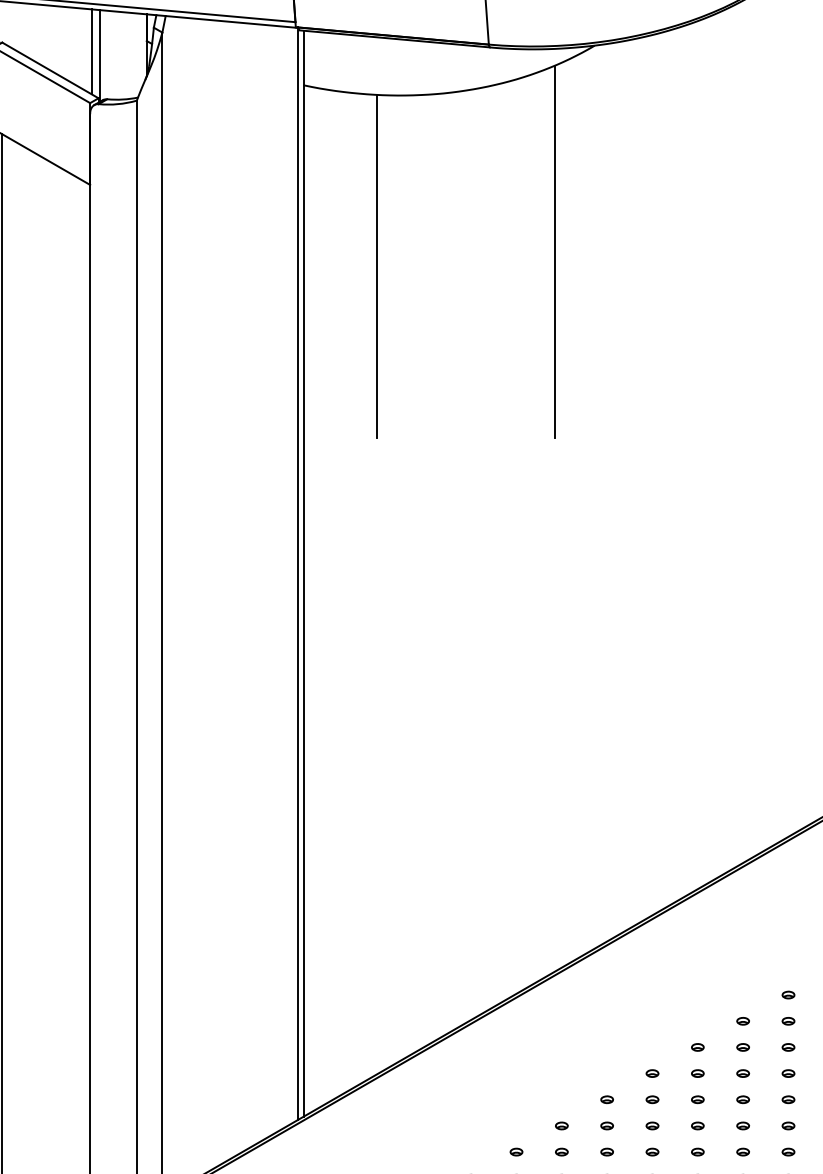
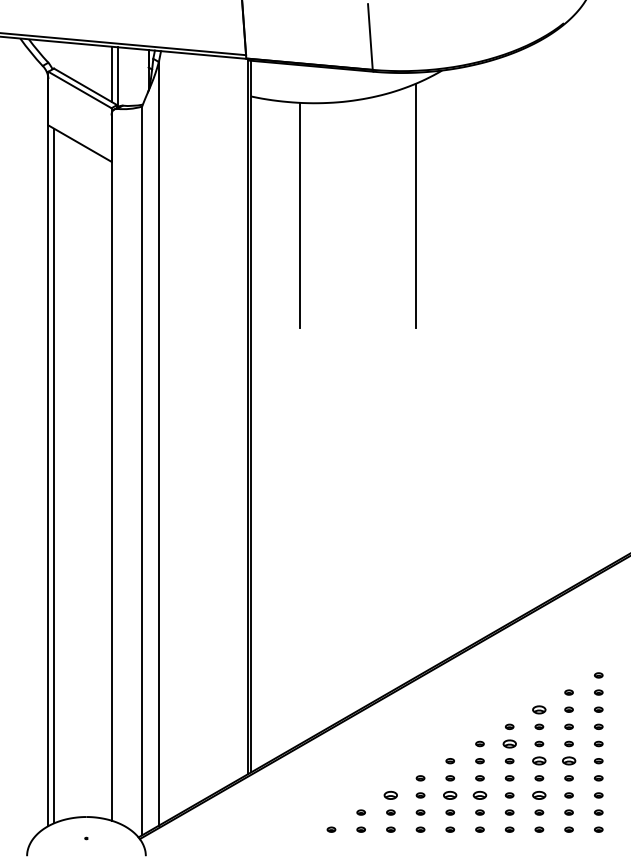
part: (743, 1020) -> (539, 709), size x1.6
part: (697, 1072) -> (509, 743), size x1.6
part: (743, 1100) -> (539, 761), size x1.6
part: (787, 1100) -> (568, 761), size x1.6
part: (515, 1152) -> (390, 795), size x1.6
part: (607, 1152) -> (450, 795), size x1.6
part: (651, 1152) -> (479, 795), size x1.6
part: (743, 1152) -> (539, 795), size x1.6

